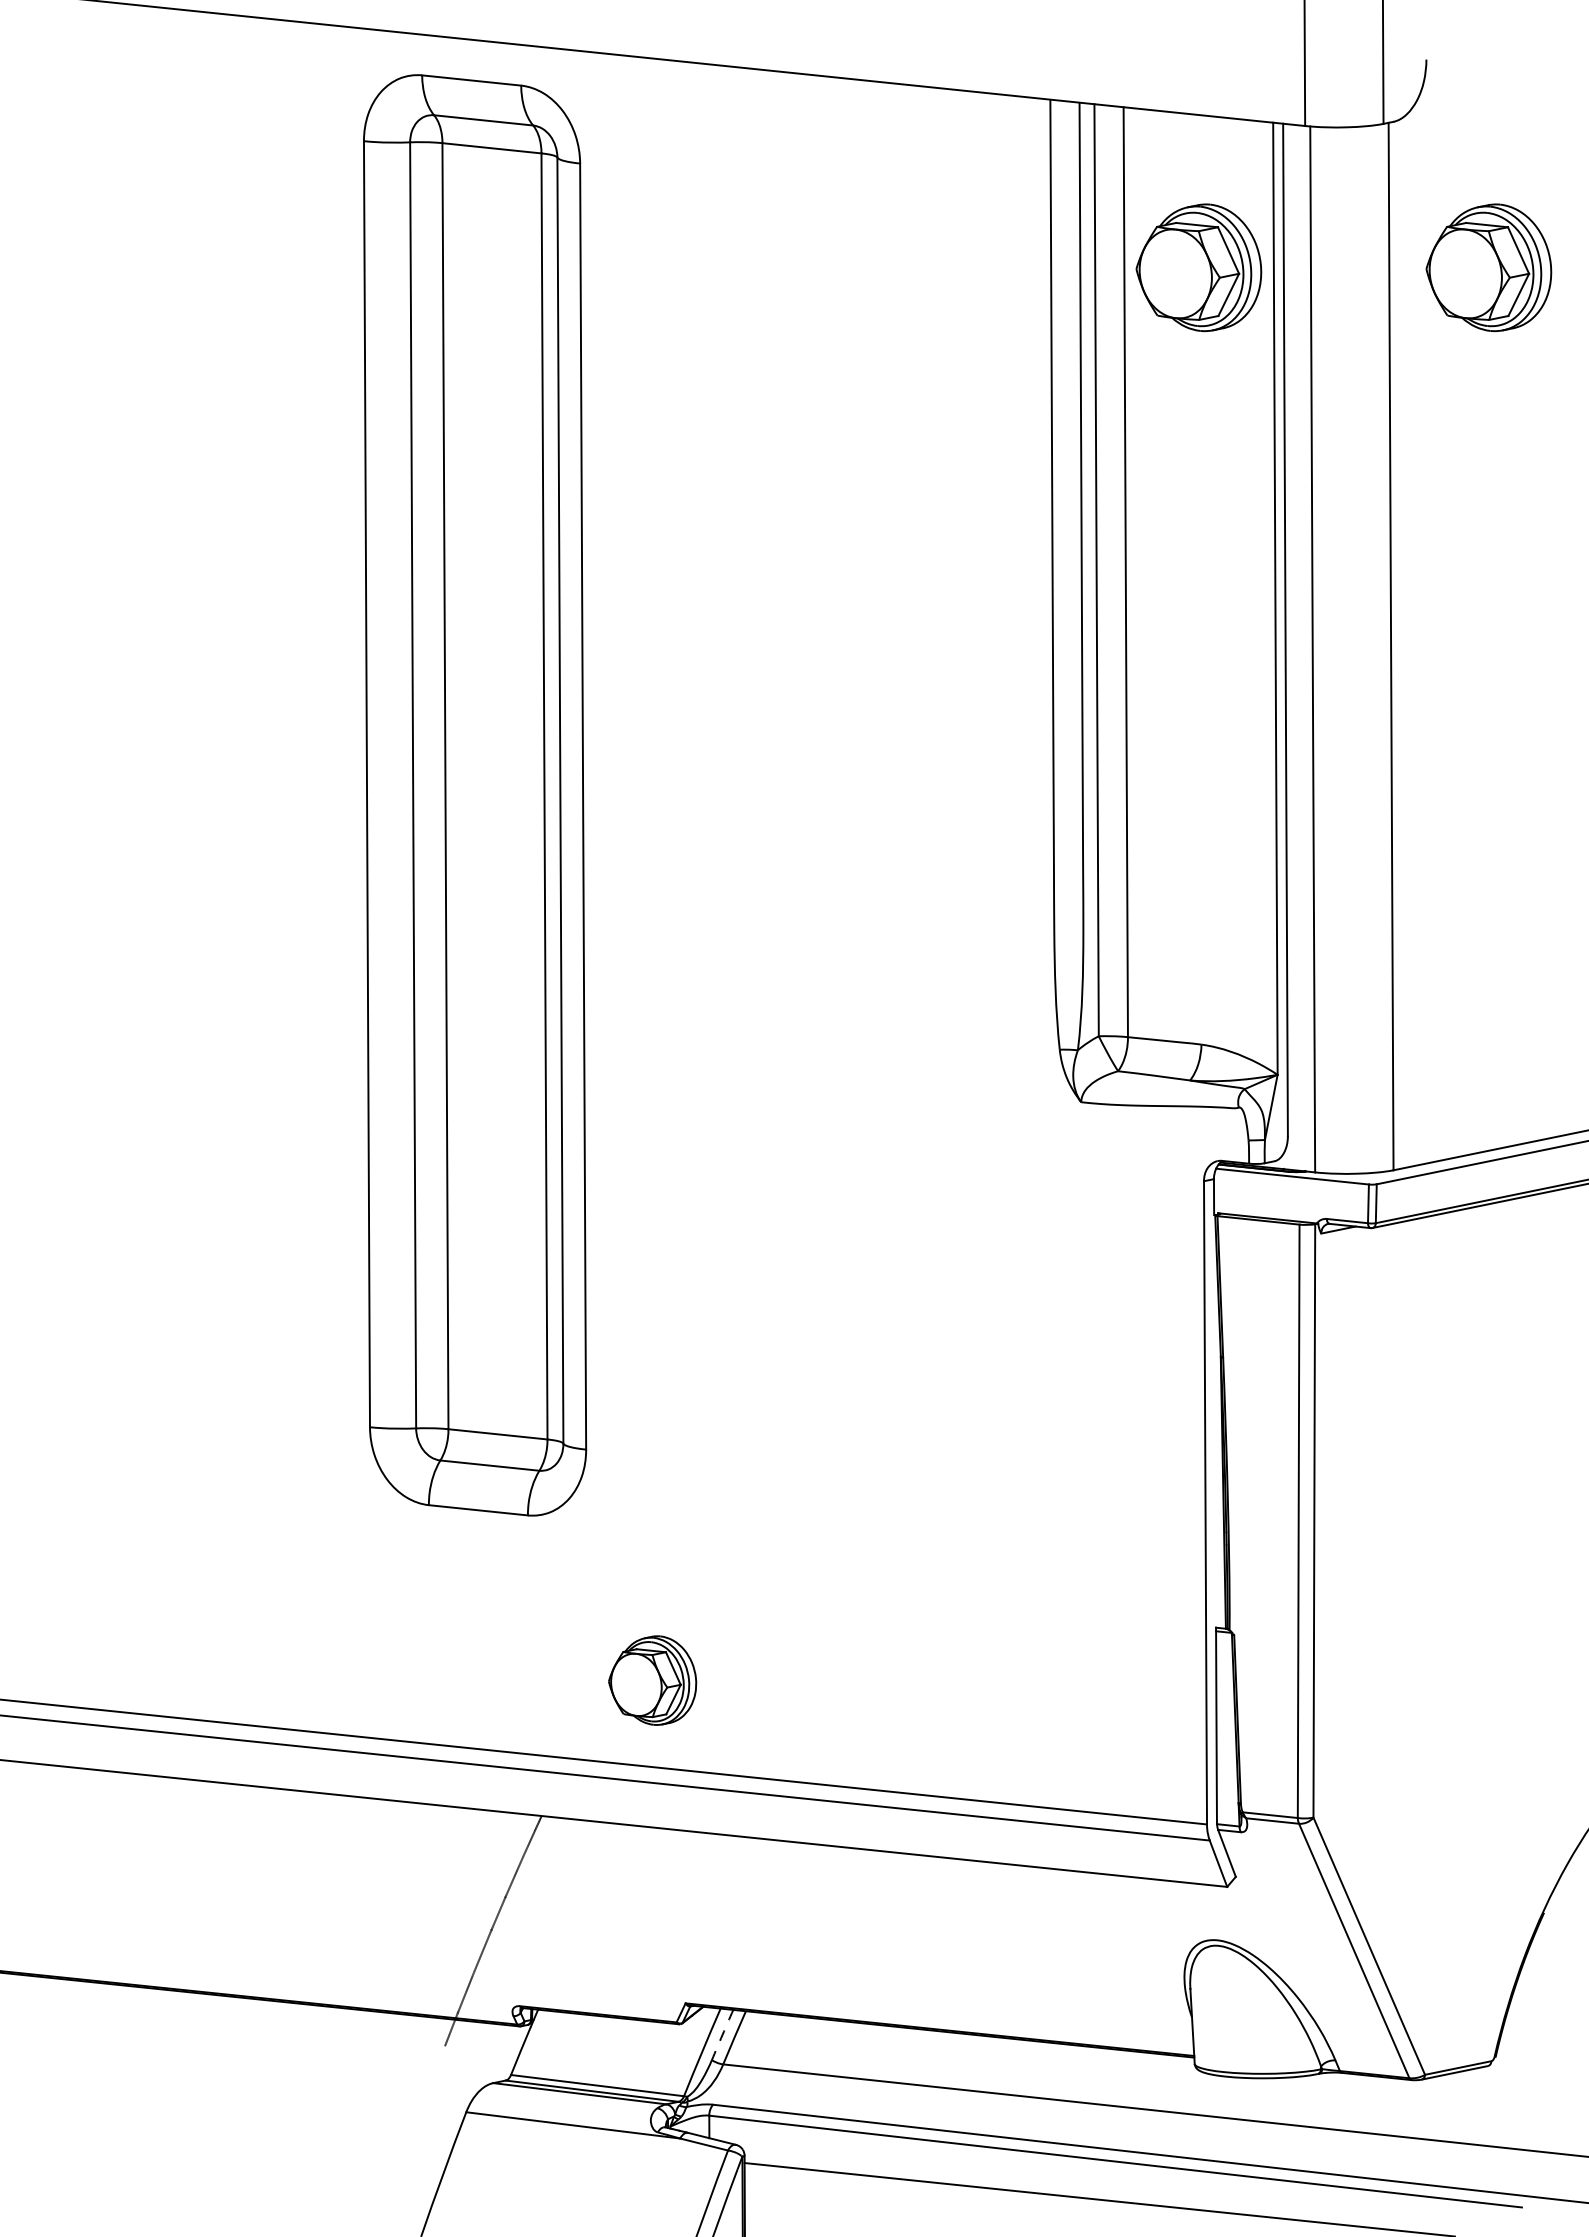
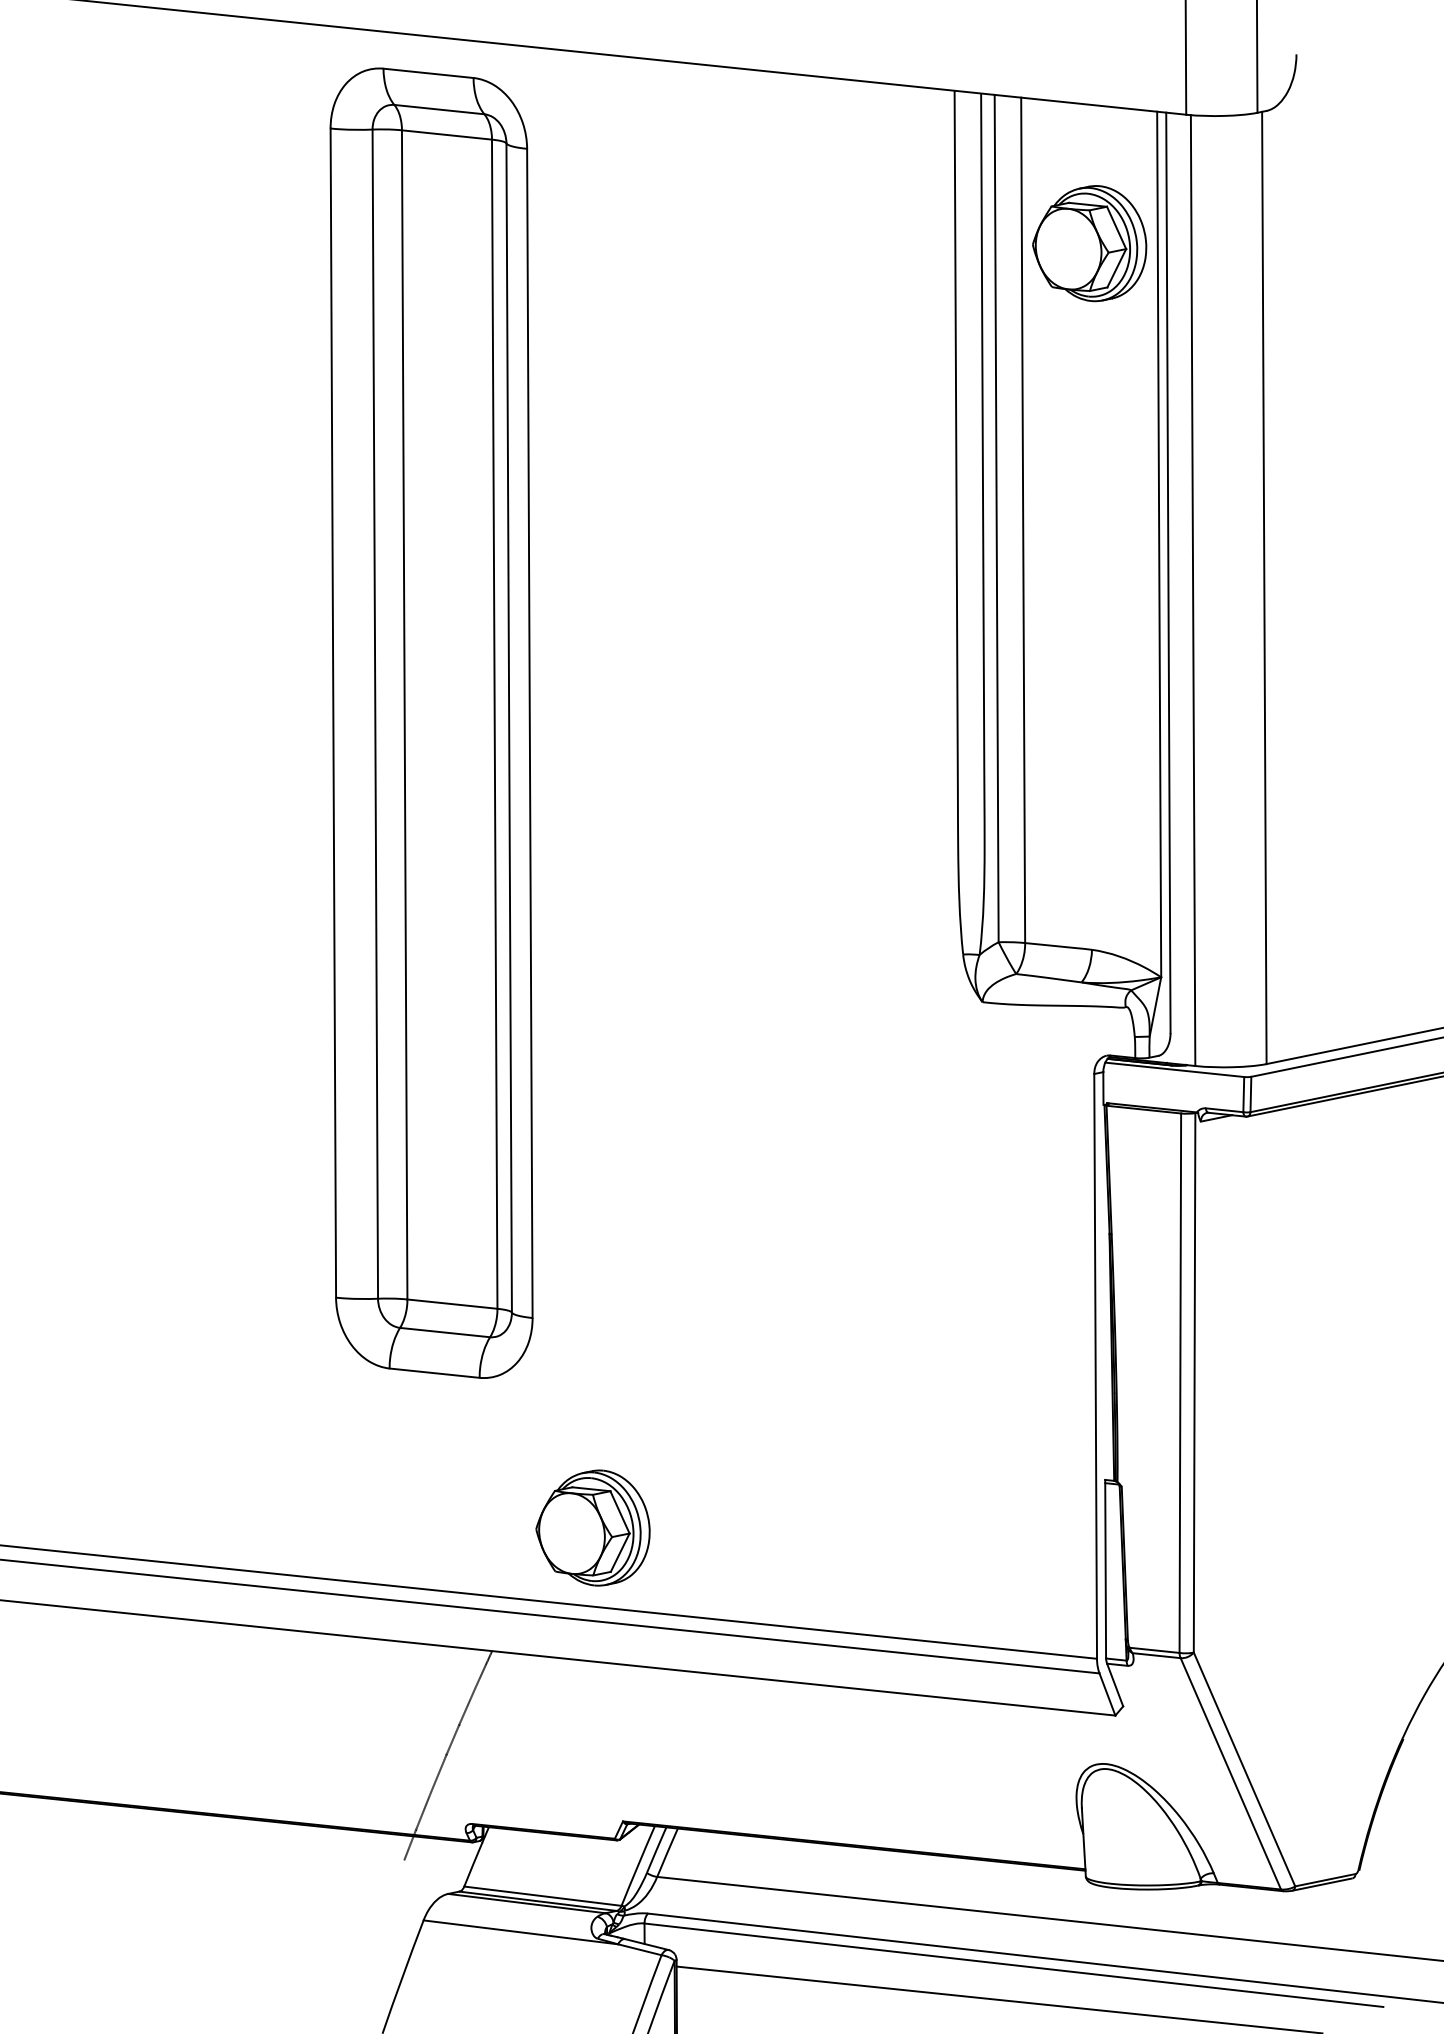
part: (1488, 267) -> (1352, 243), removed
part: (652, 1680) -> (592, 1527), size x1.43
arc: (722, 2034) -> (656, 1849), dashed -> solid

